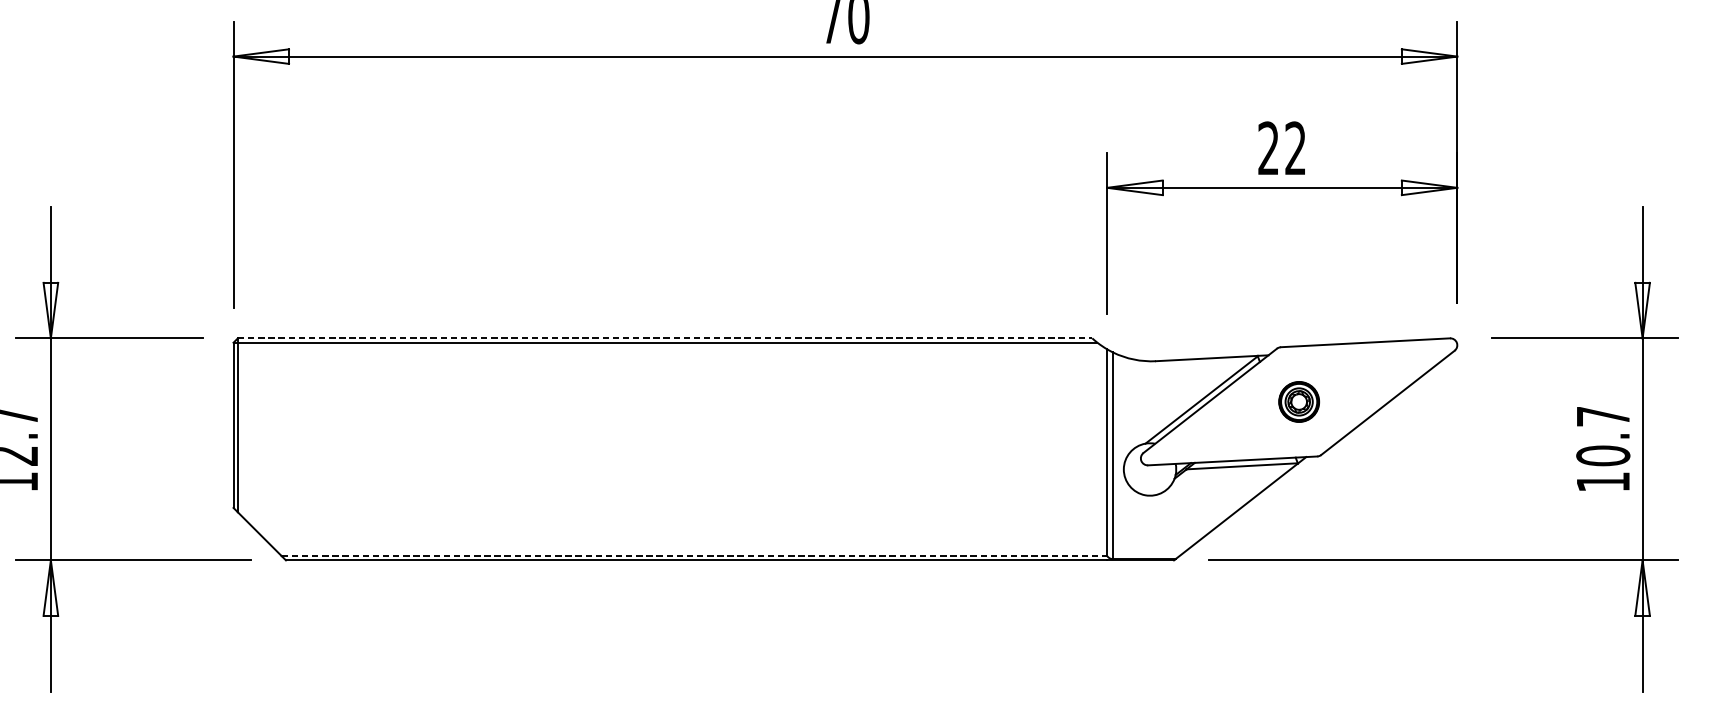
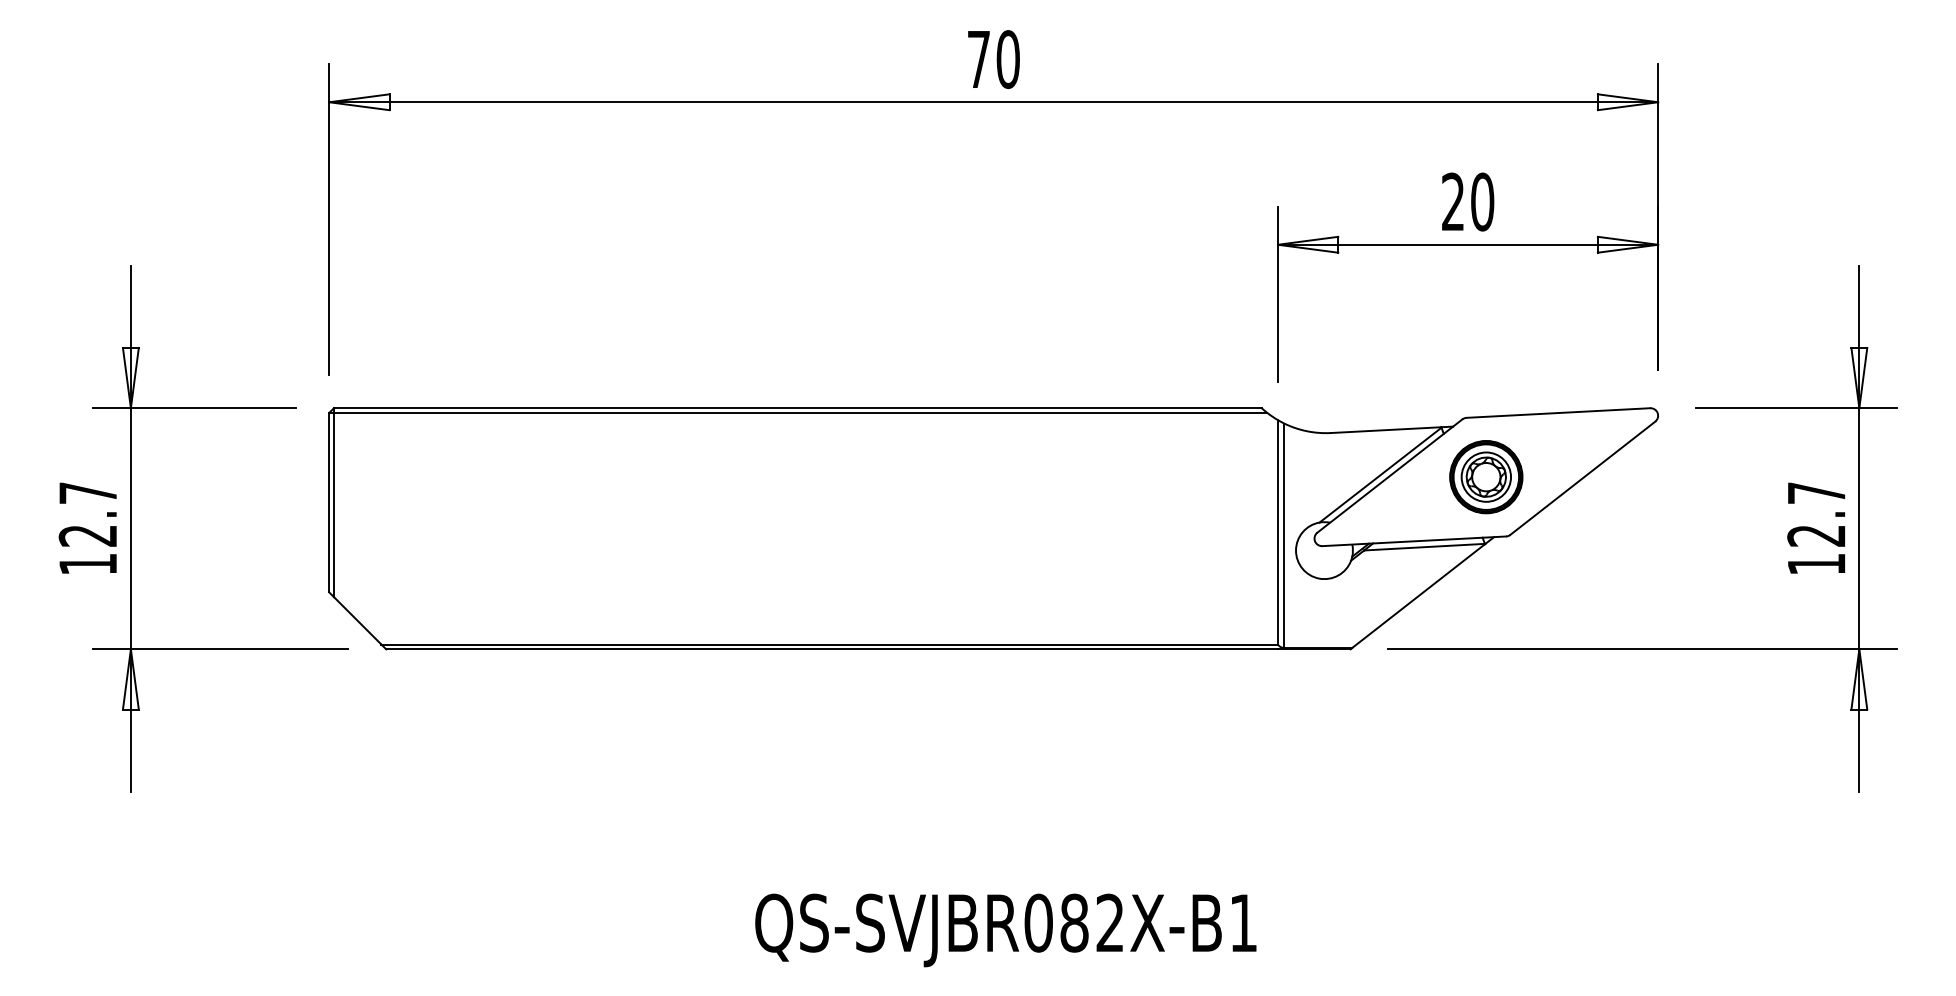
text: (1295, 147) -> (1482, 201), 22 -> 20
line: (664, 338) -> (797, 408), dashed -> solid
part: (1299, 402) -> (1486, 477), size x1.67
text: (1603, 455) -> (1816, 535), 10.7 -> 12.7
line: (695, 555) -> (830, 644), dashed -> solid

